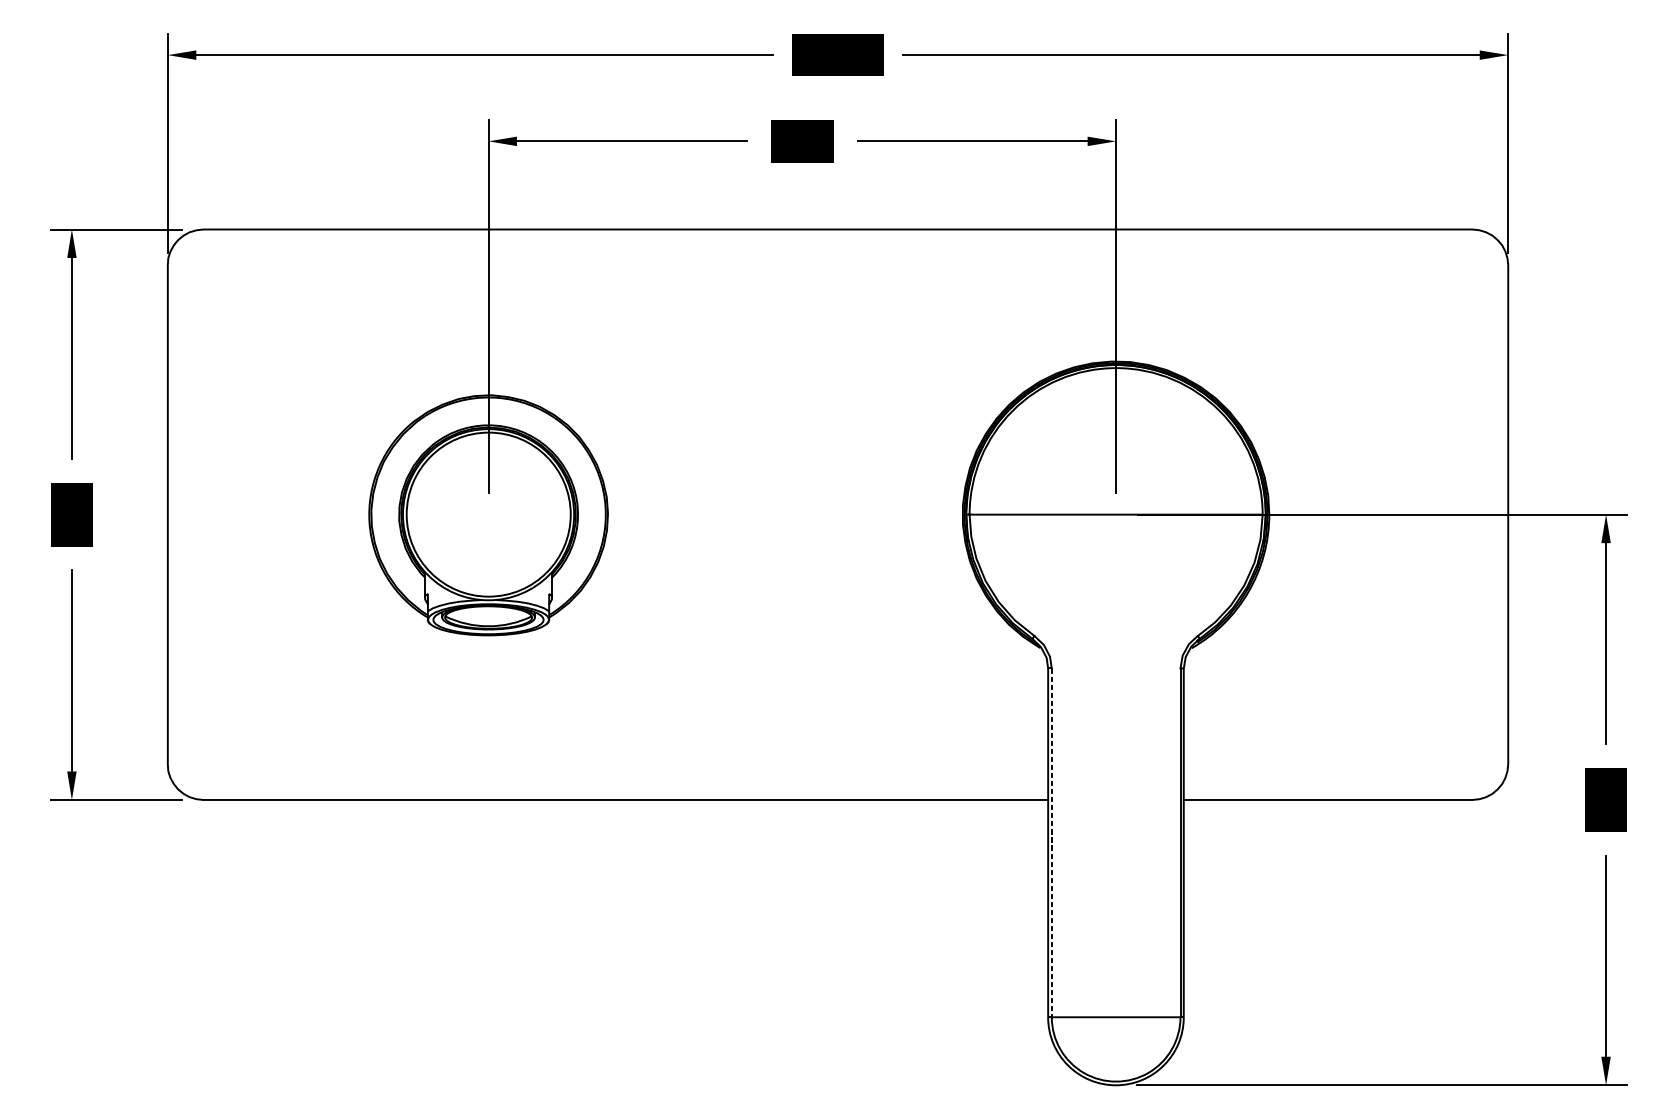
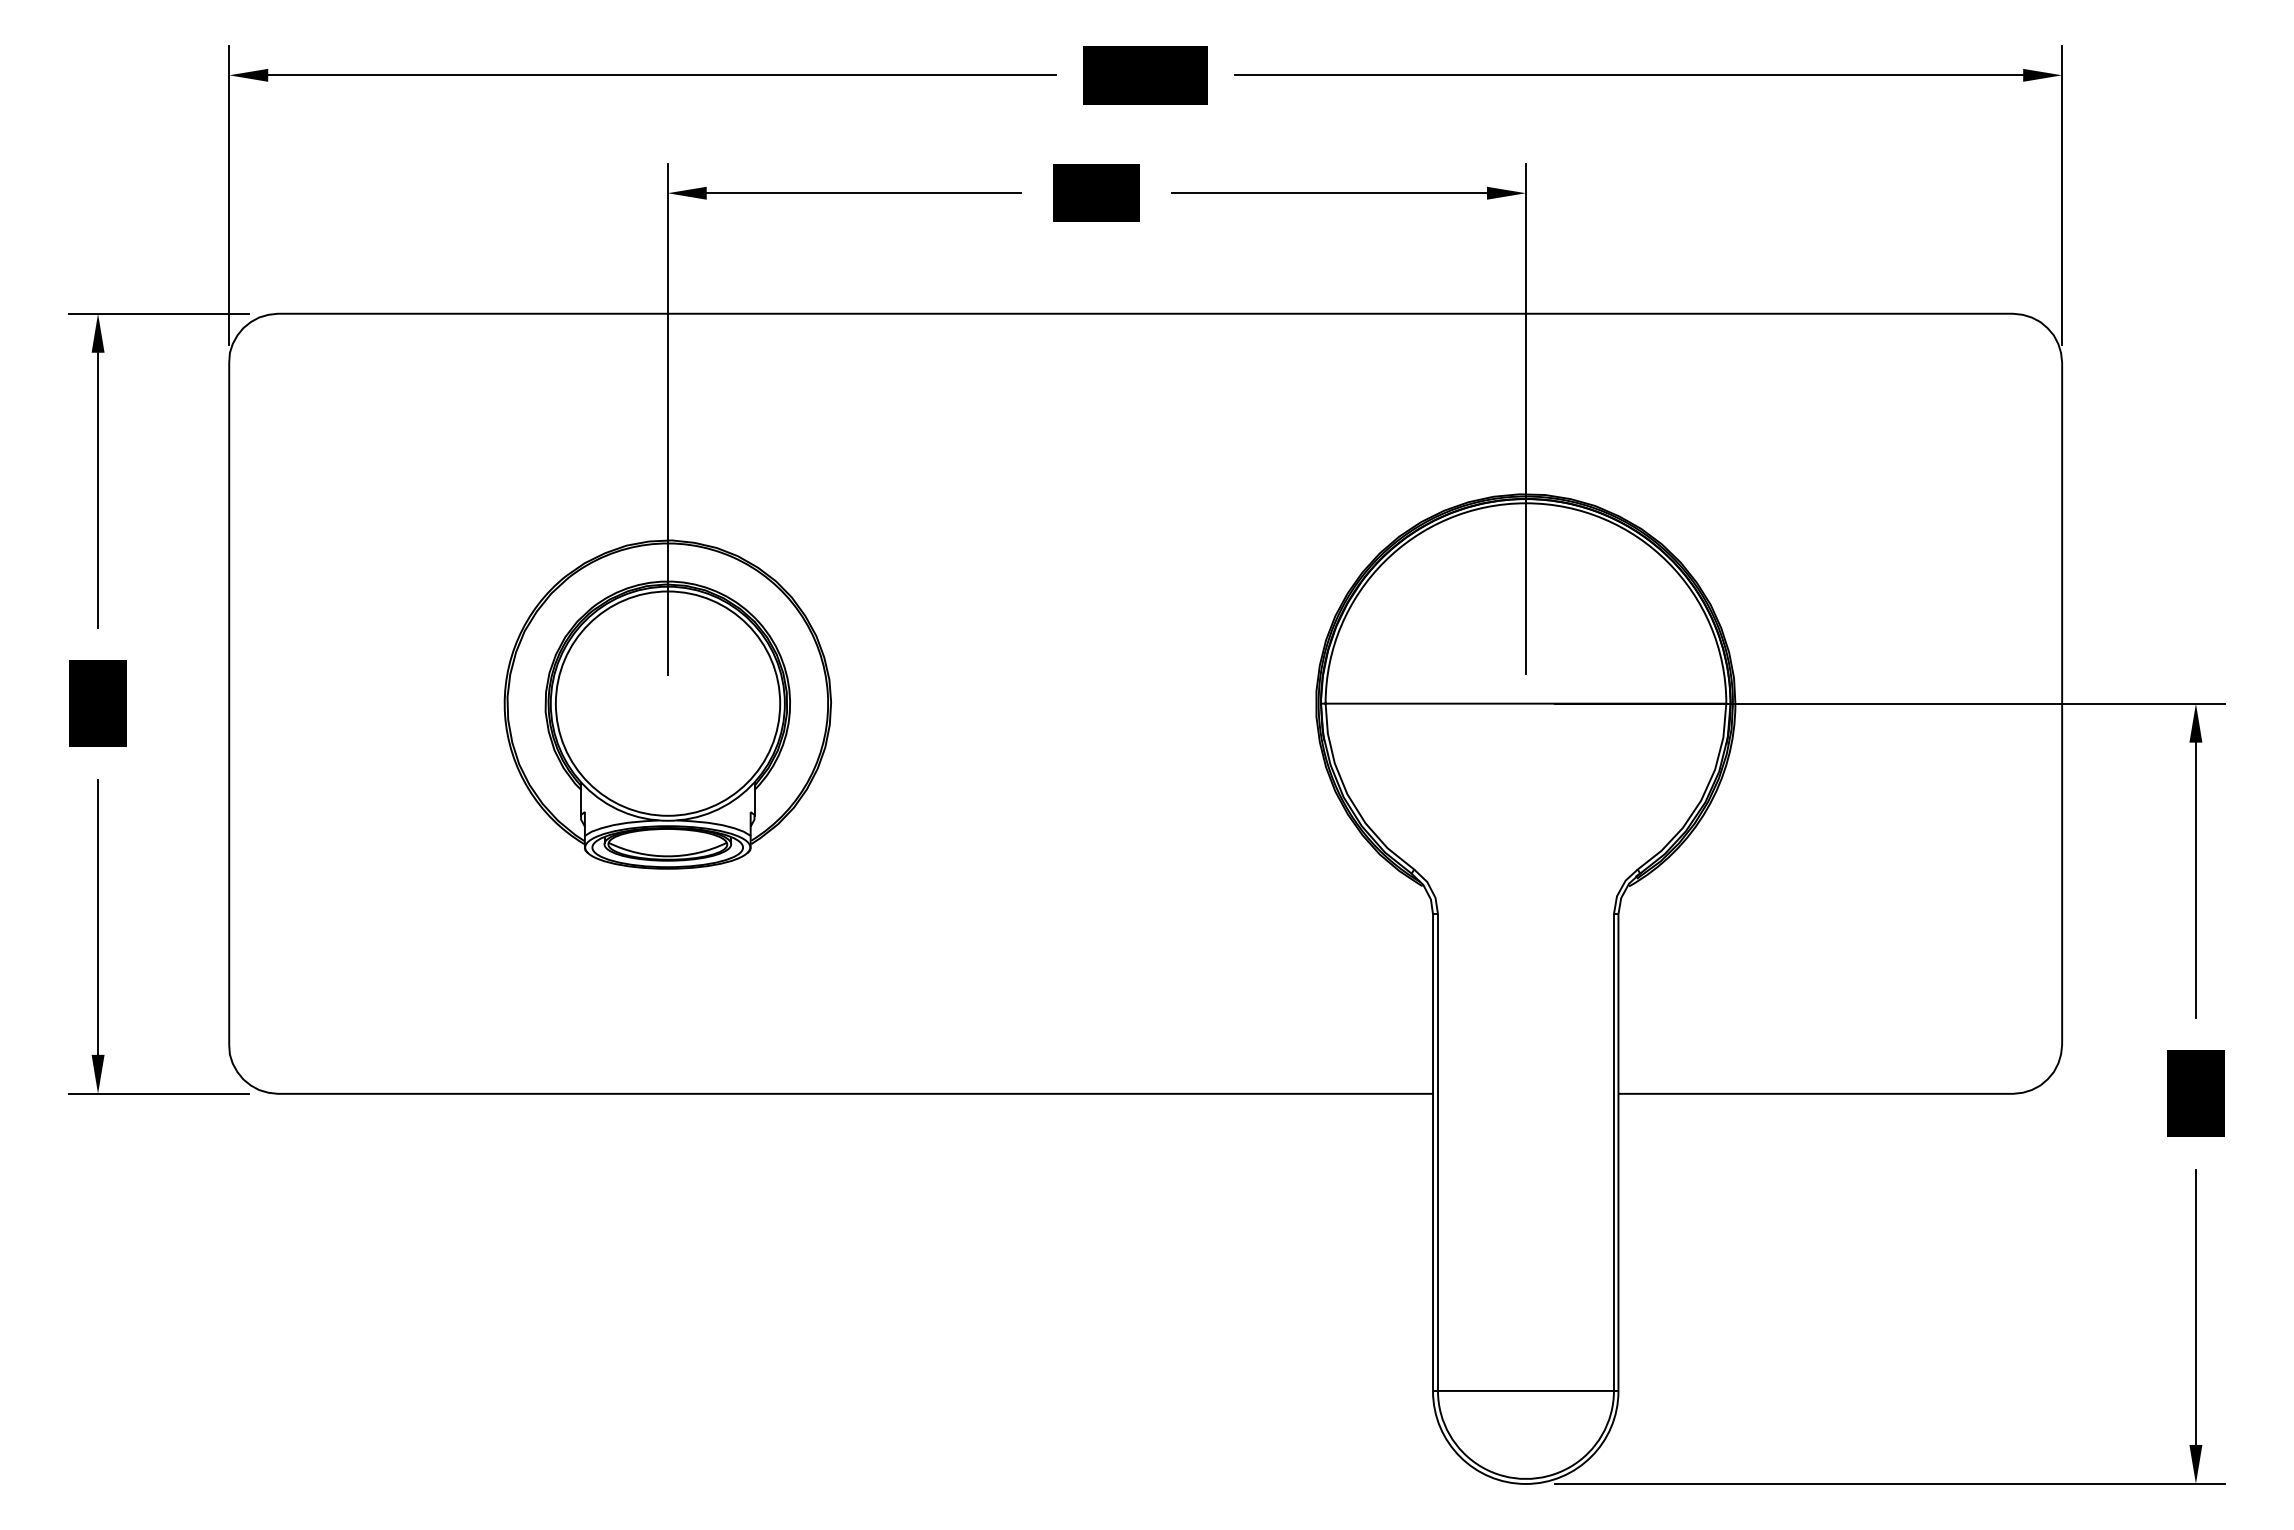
line: (1051, 843) -> (1437, 1153), dashed -> solid

